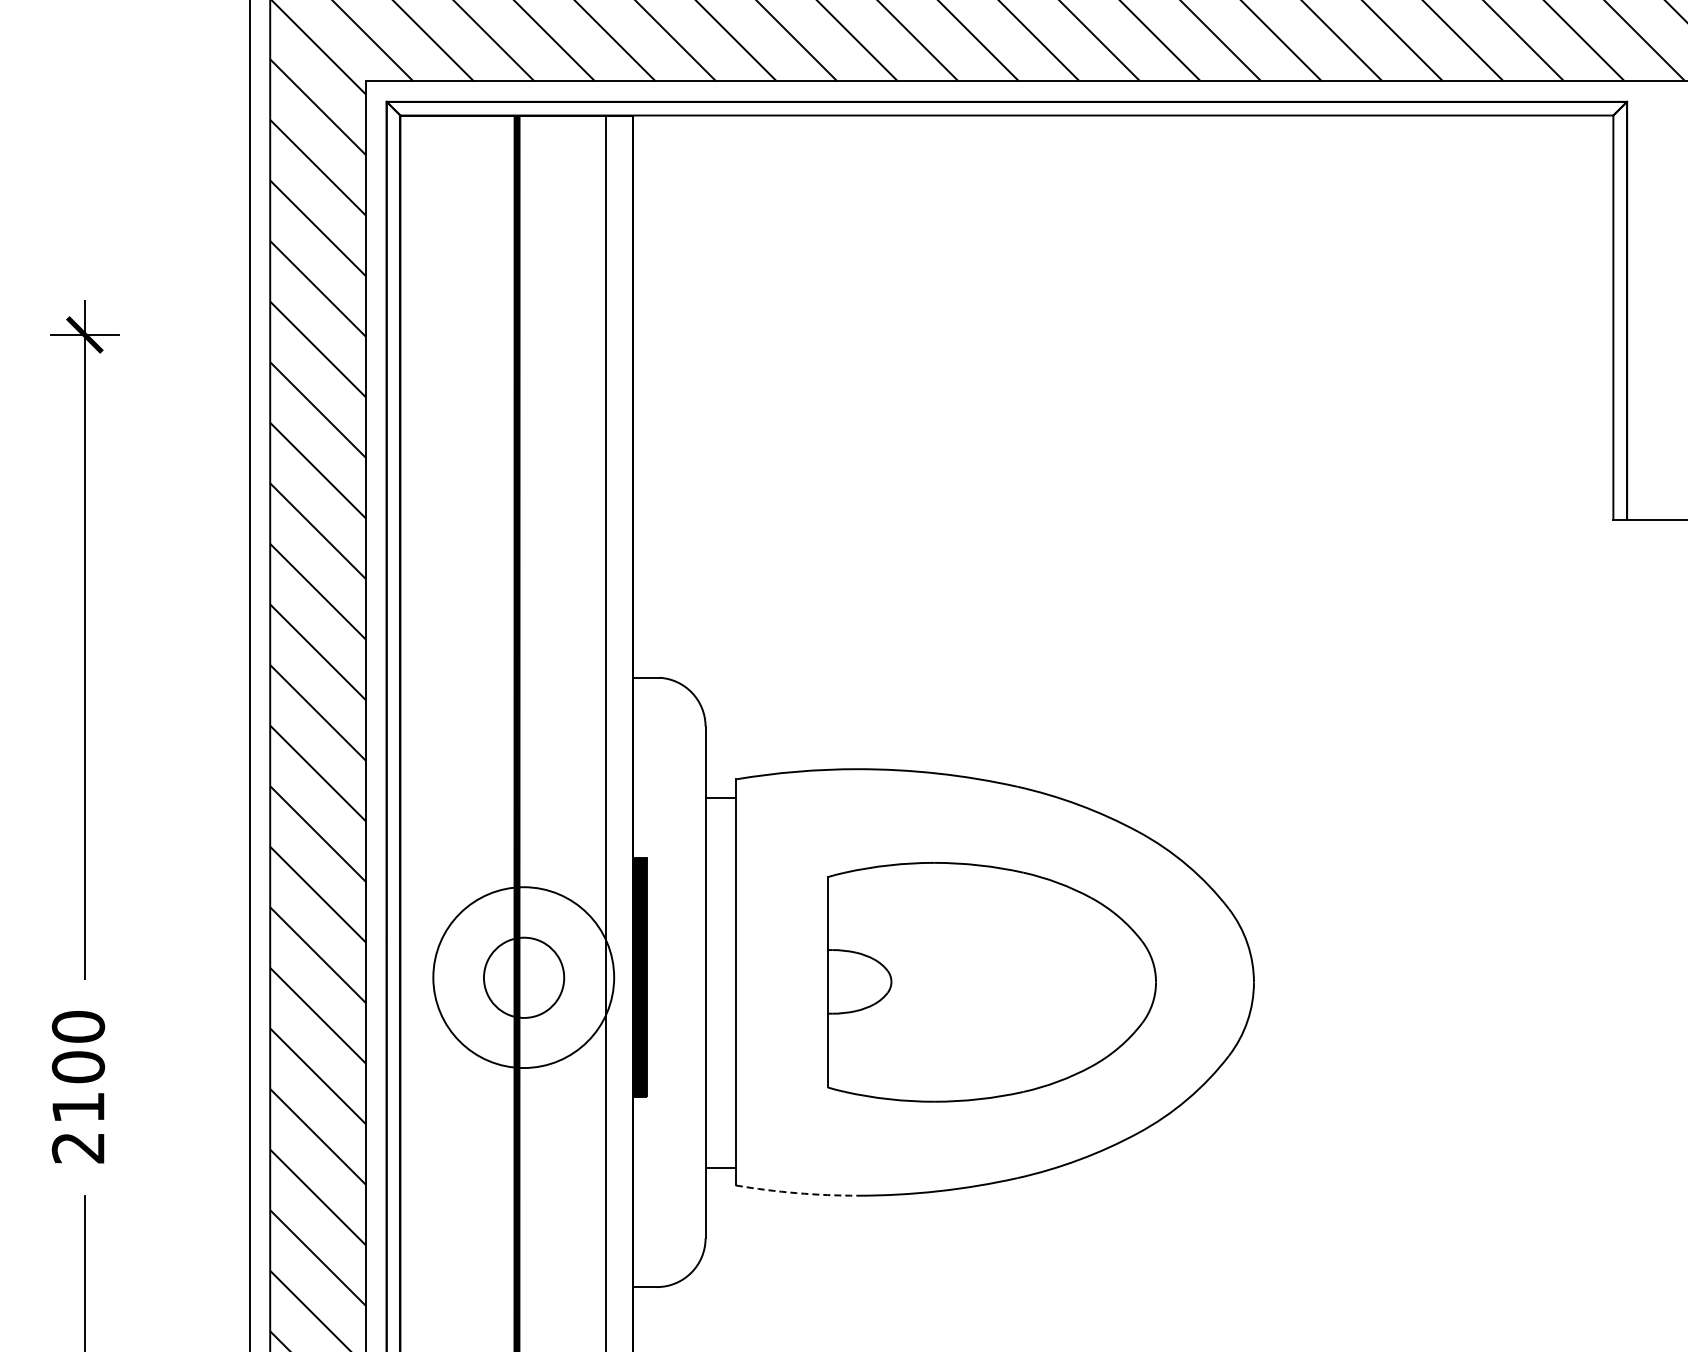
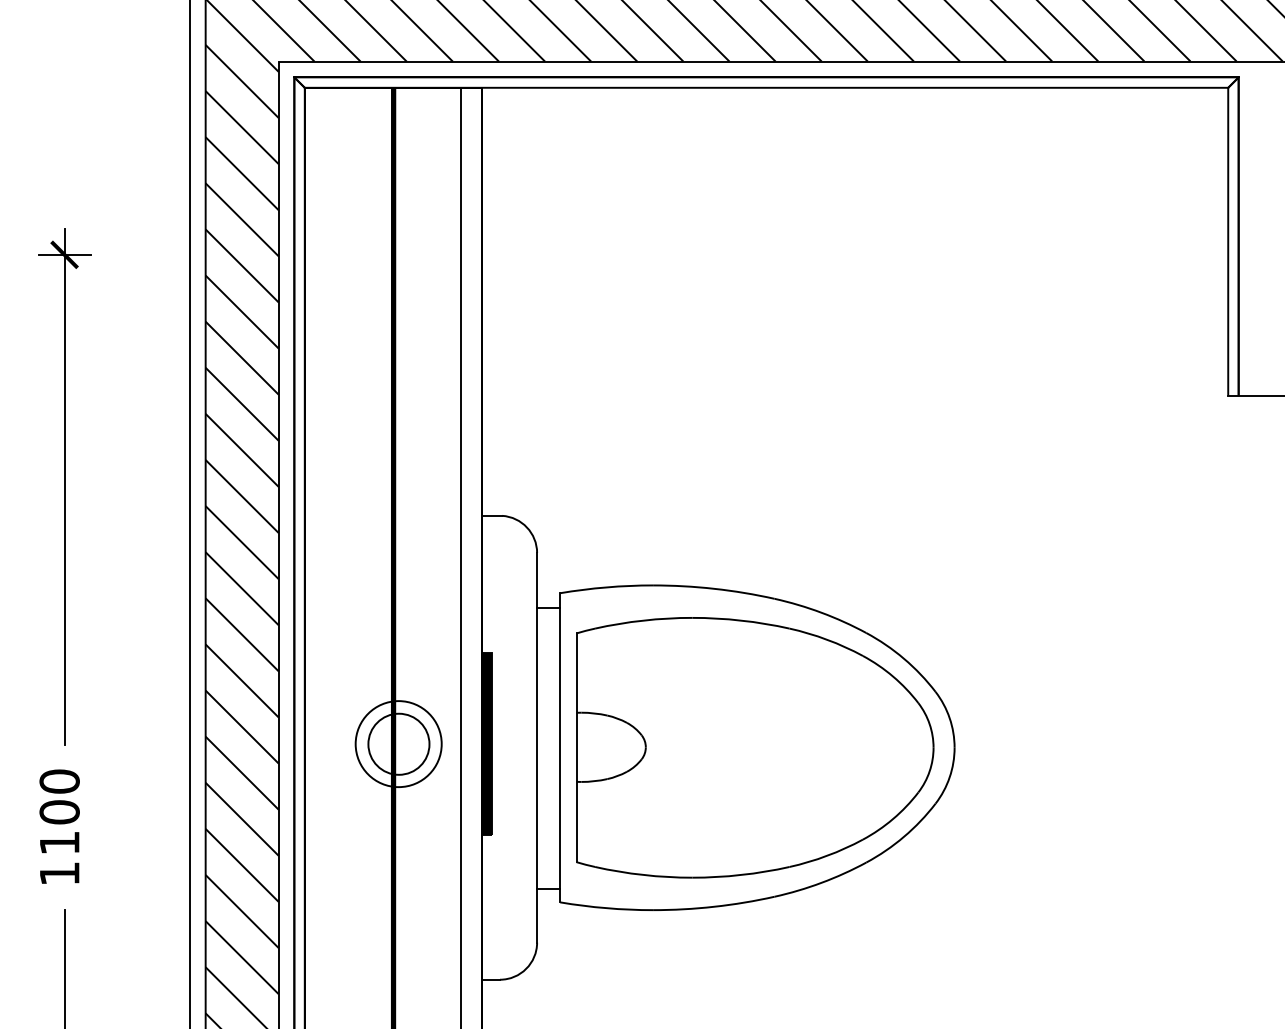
circle: (523, 977) -> (398, 744), size x0.62
part: (991, 981) -> (754, 747), size x1.43
text: (77, 1148) -> (58, 874), 2100 -> 1100
arc: (796, 1193) -> (606, 908), dashed -> solid

